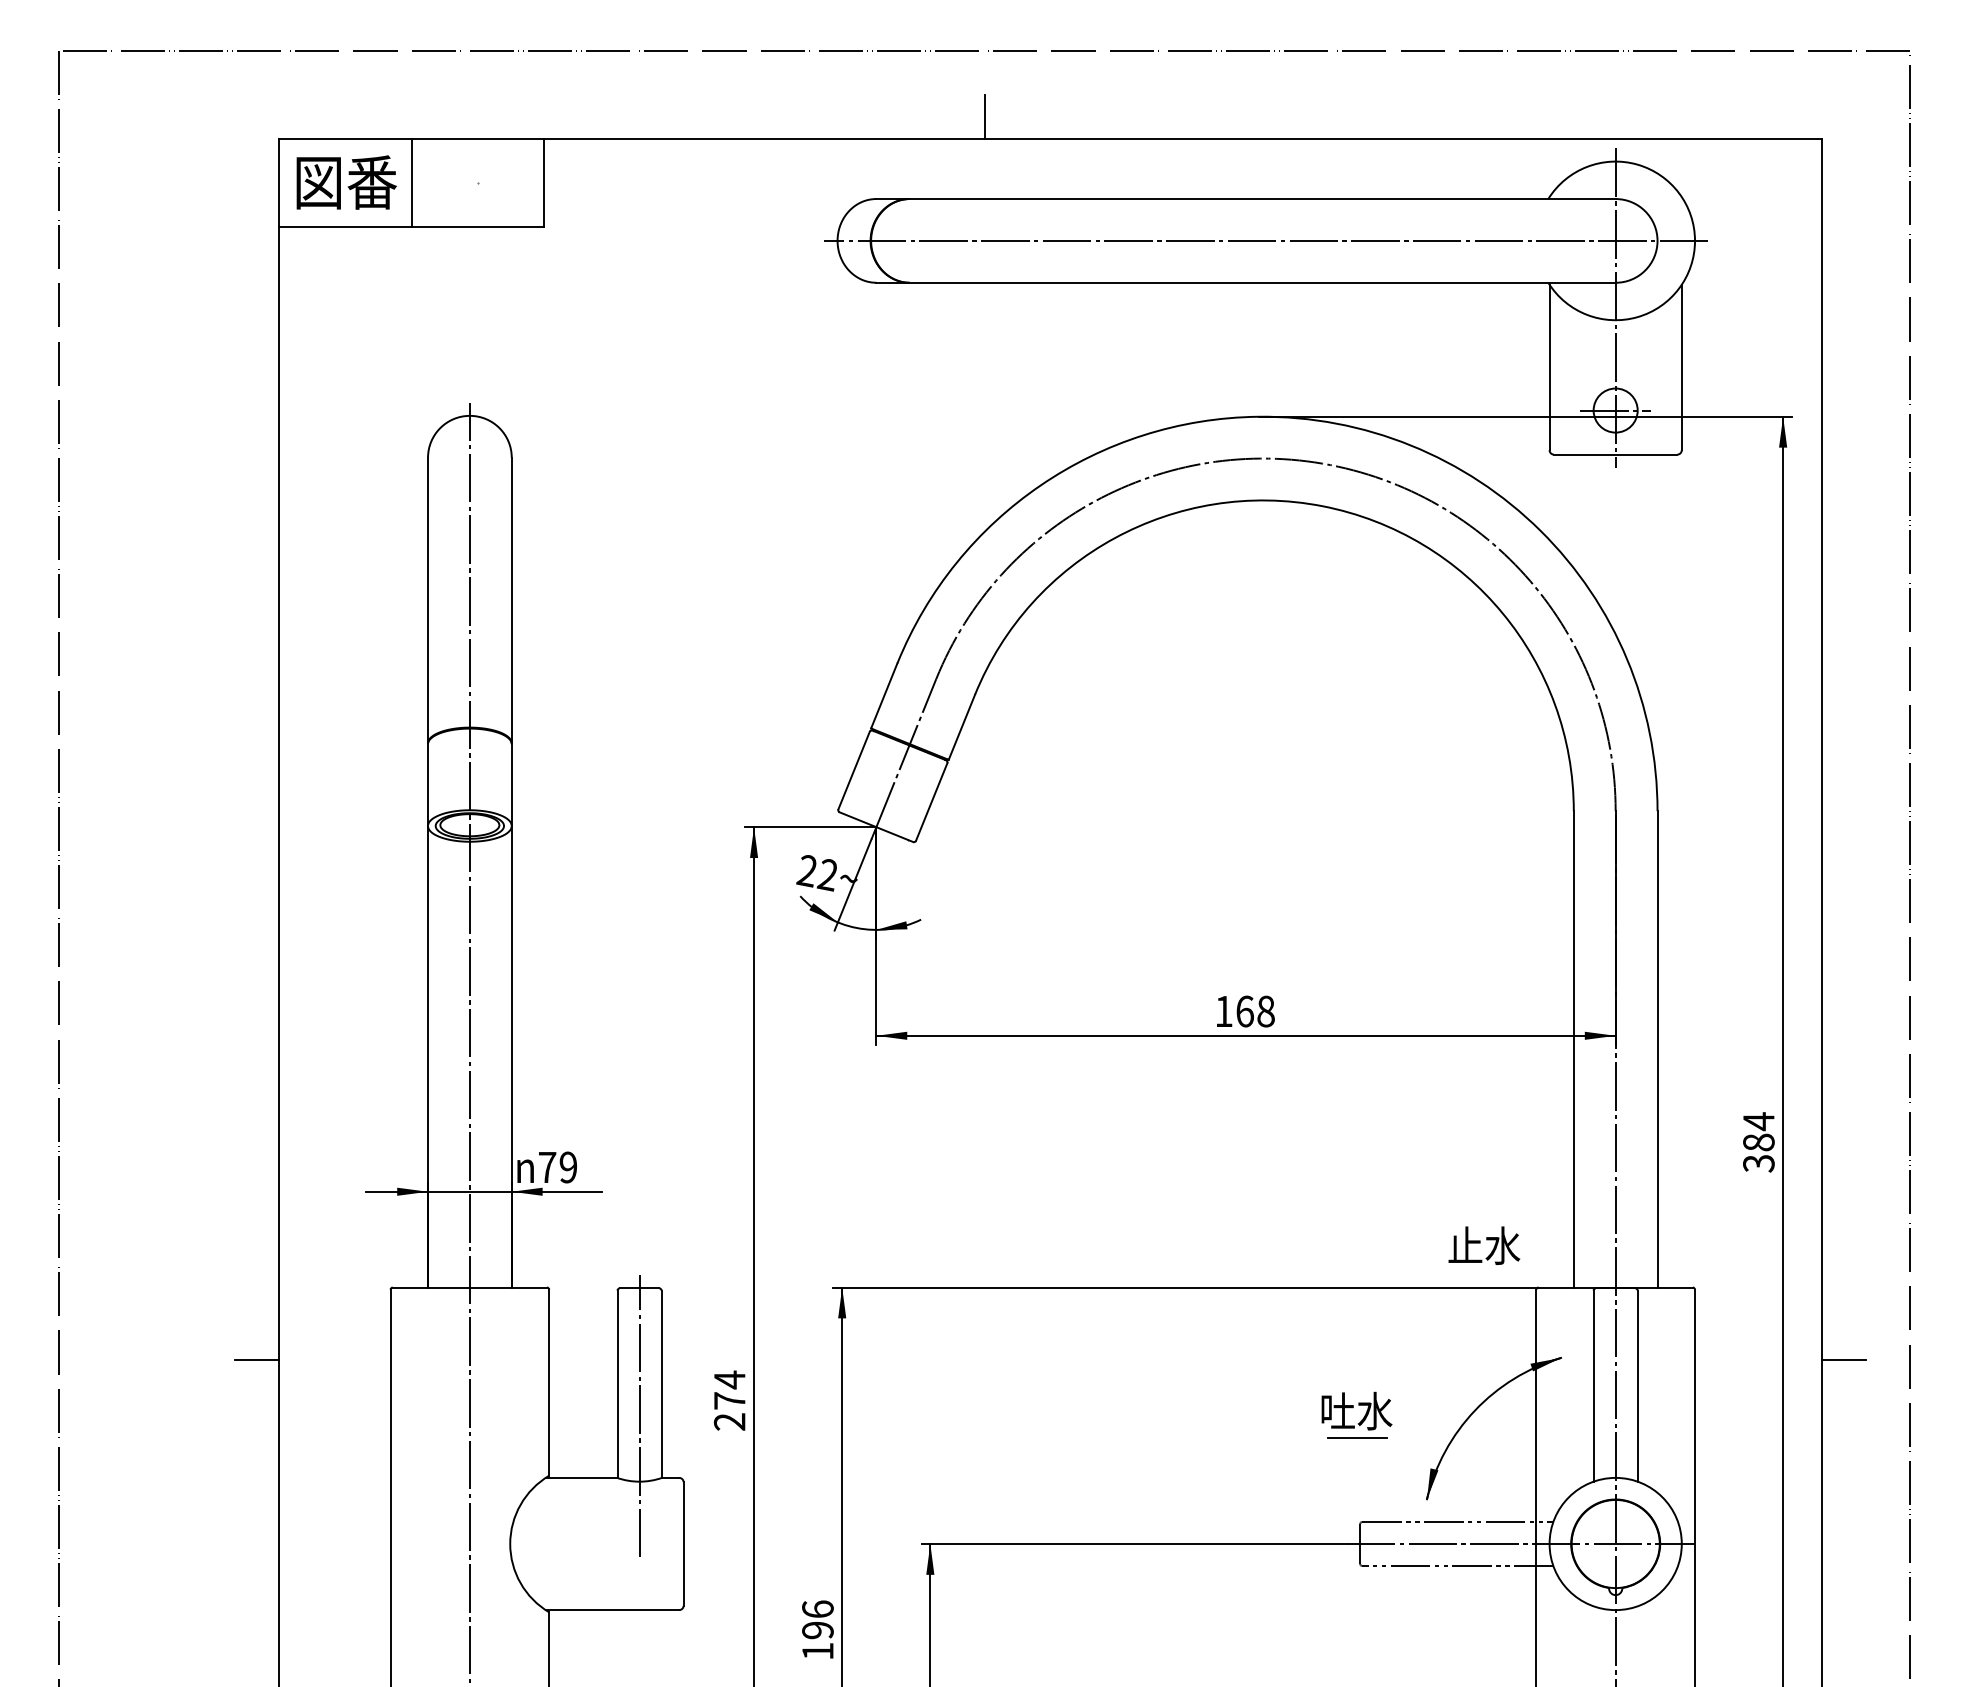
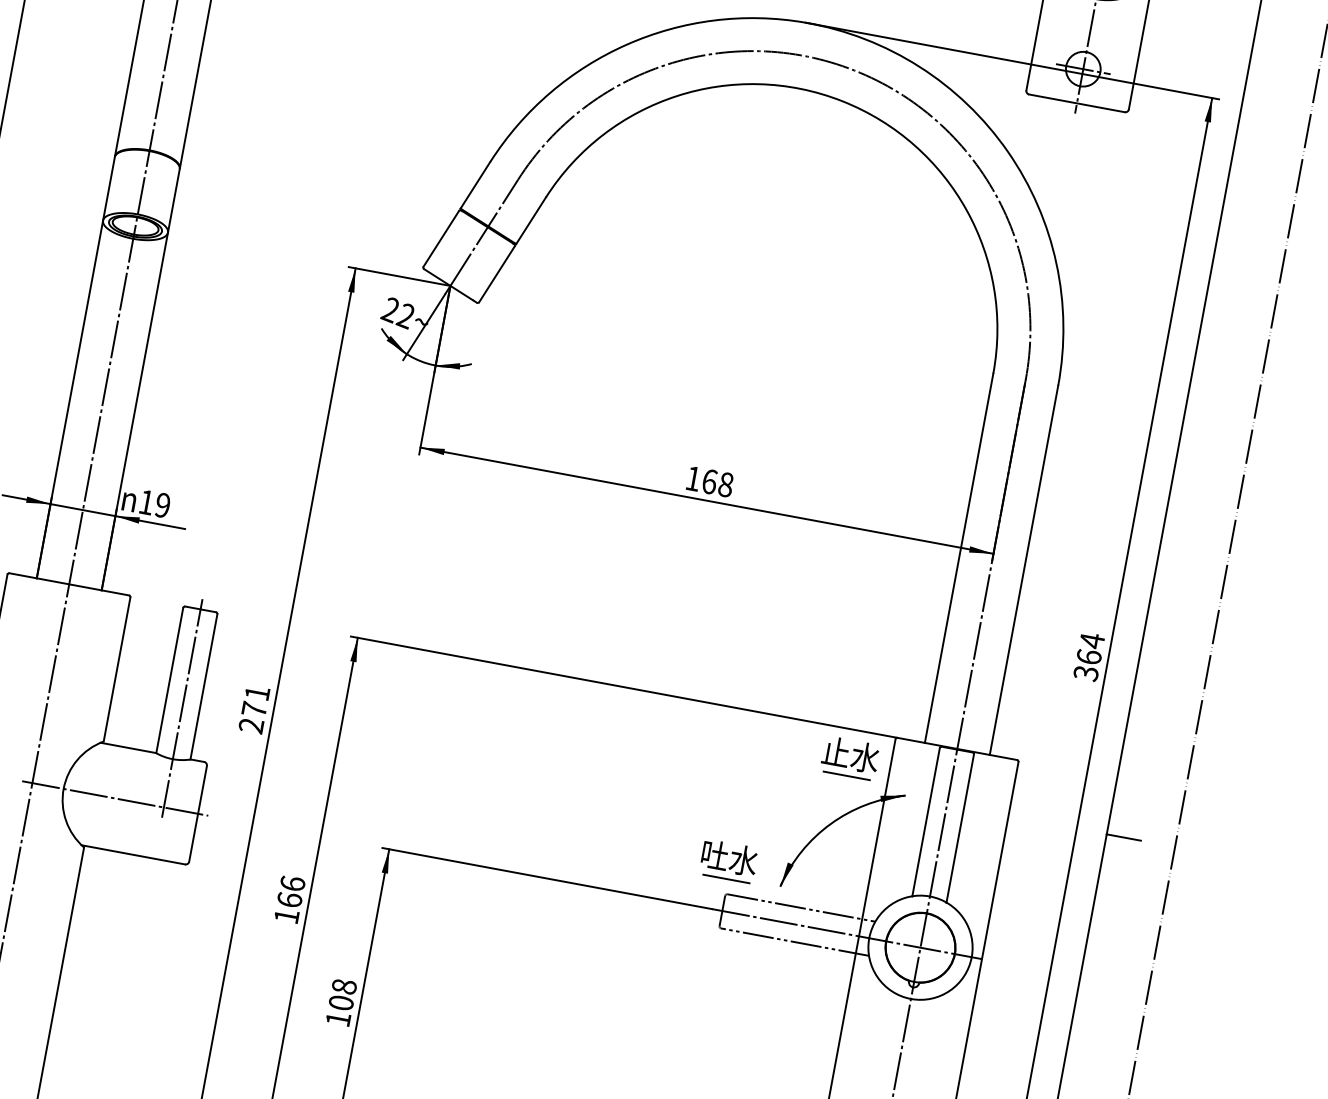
text: (1758, 1142) -> (1088, 657), 384 -> 364
text: (547, 1167) -> (146, 502), 79 -> 19
text: (1484, 1245) -> (851, 754), moved
line: (1483, 1346) -> (846, 775), added
text: (729, 1379) -> (257, 692), 274 -> 271
part: (1352, 1408) -> (726, 855), moved
line: (576, 1544) -> (114, 798), added
text: (817, 1630) -> (289, 900), 196 -> 166

